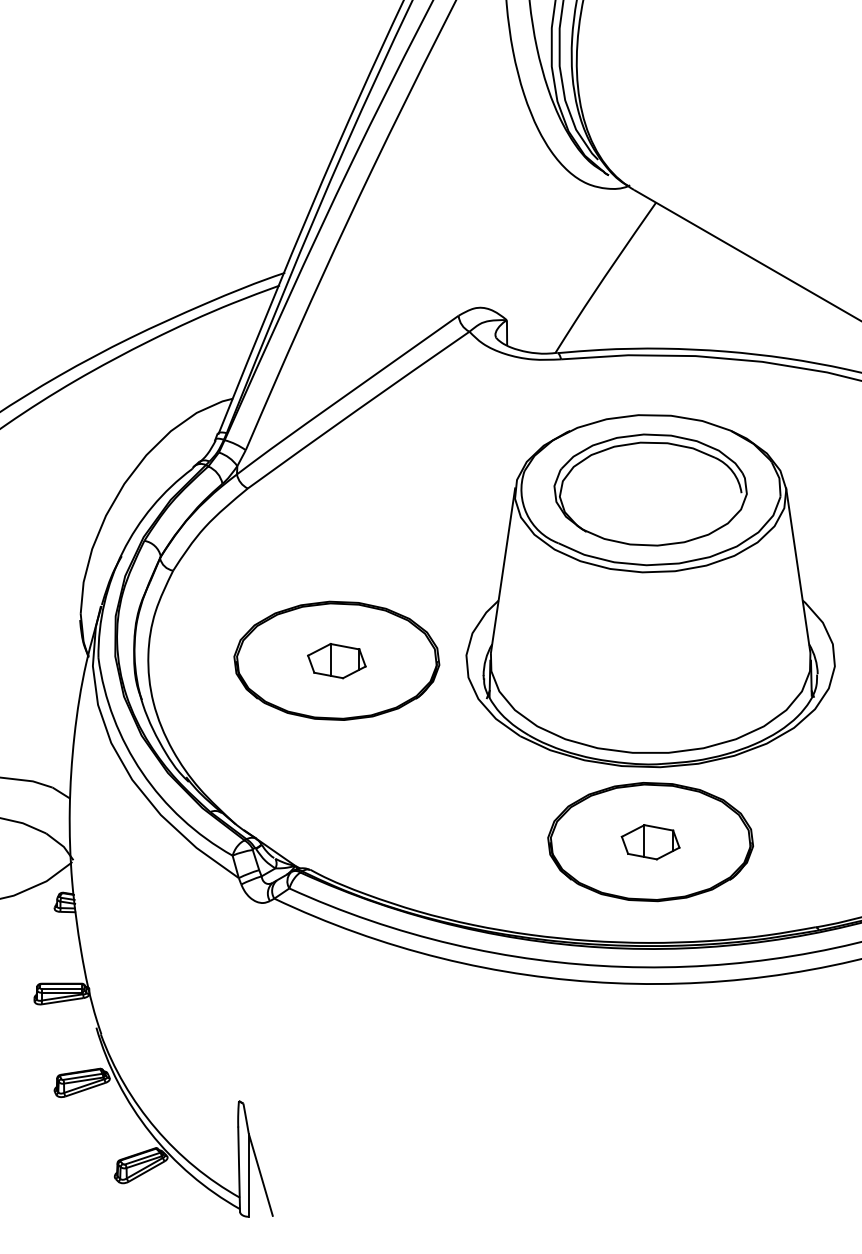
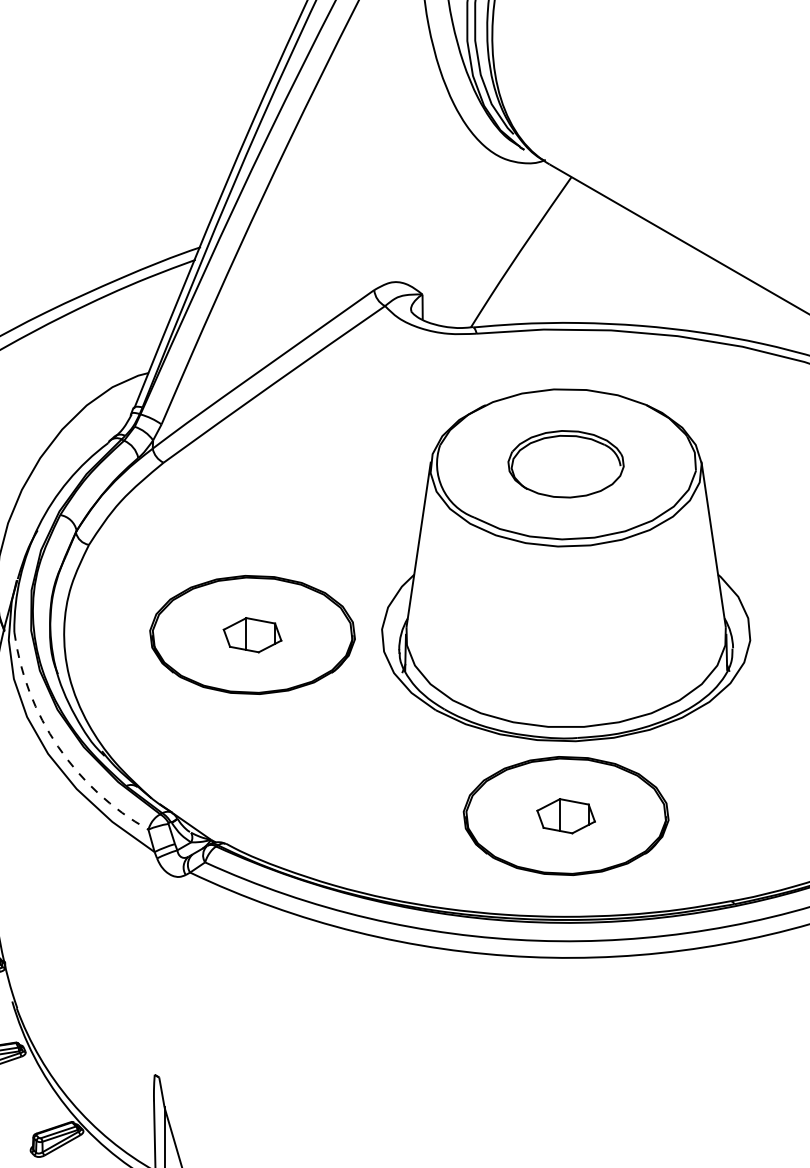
part: (650, 489) -> (565, 463), size x0.6
arc: (142, 772) -> (58, 746), solid -> dashed

